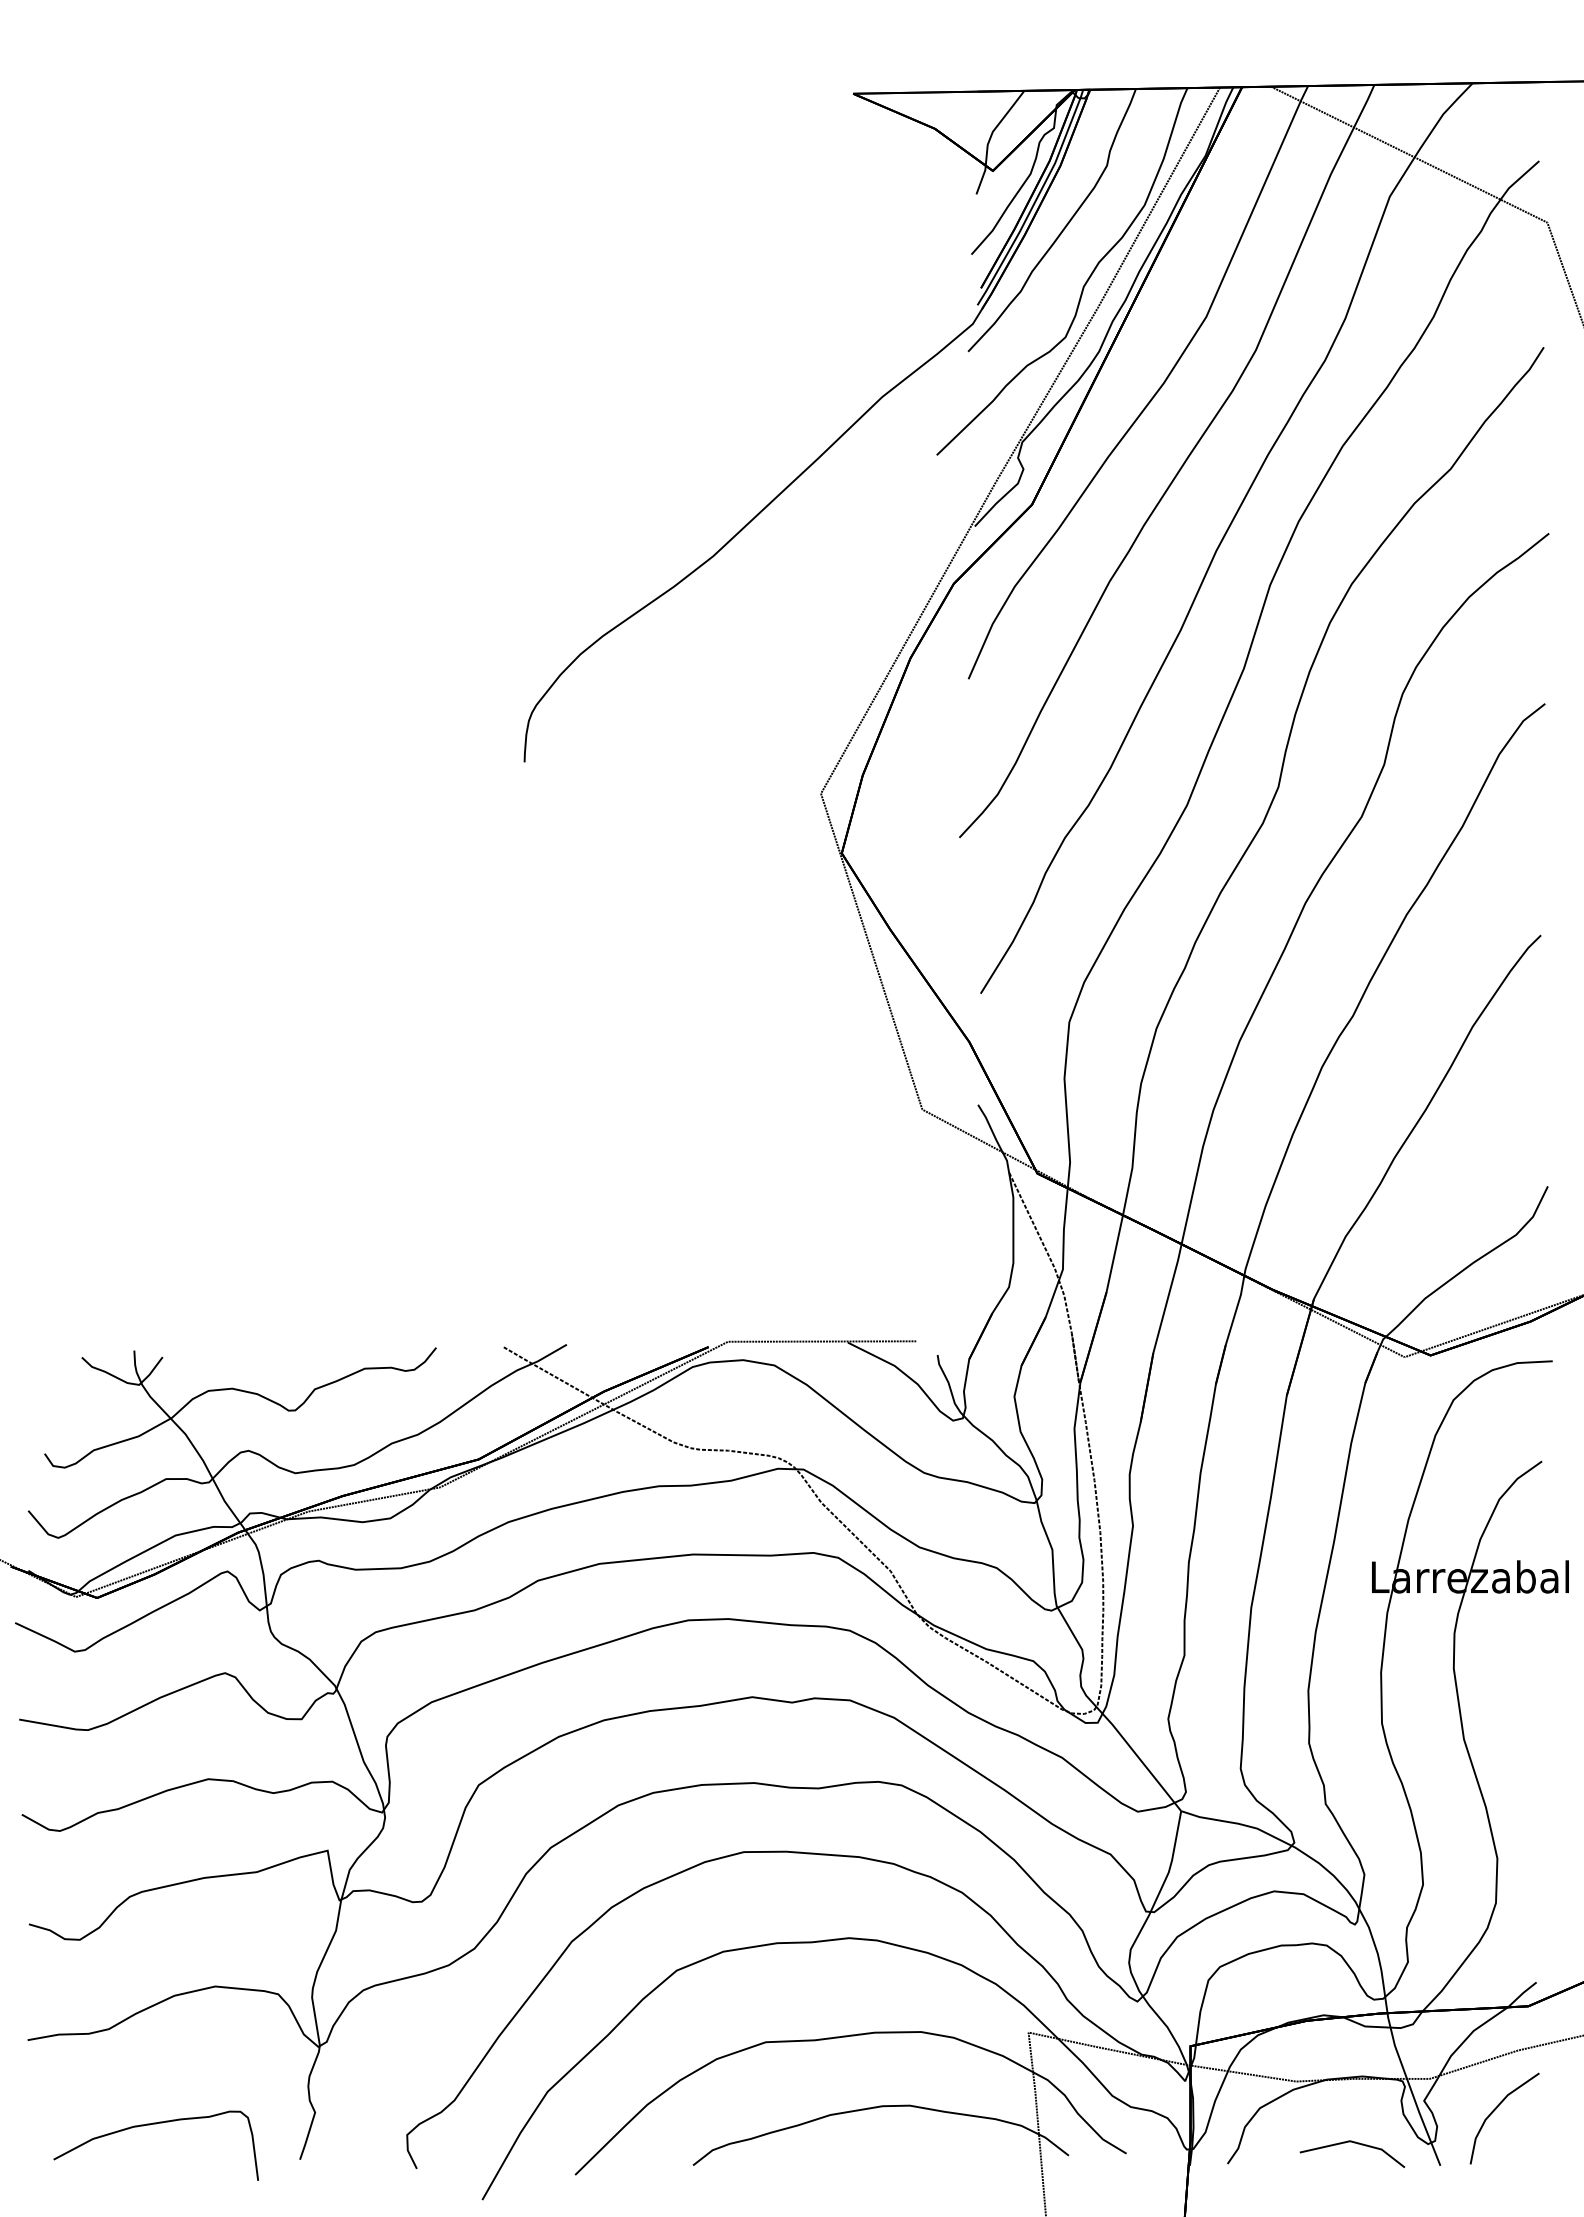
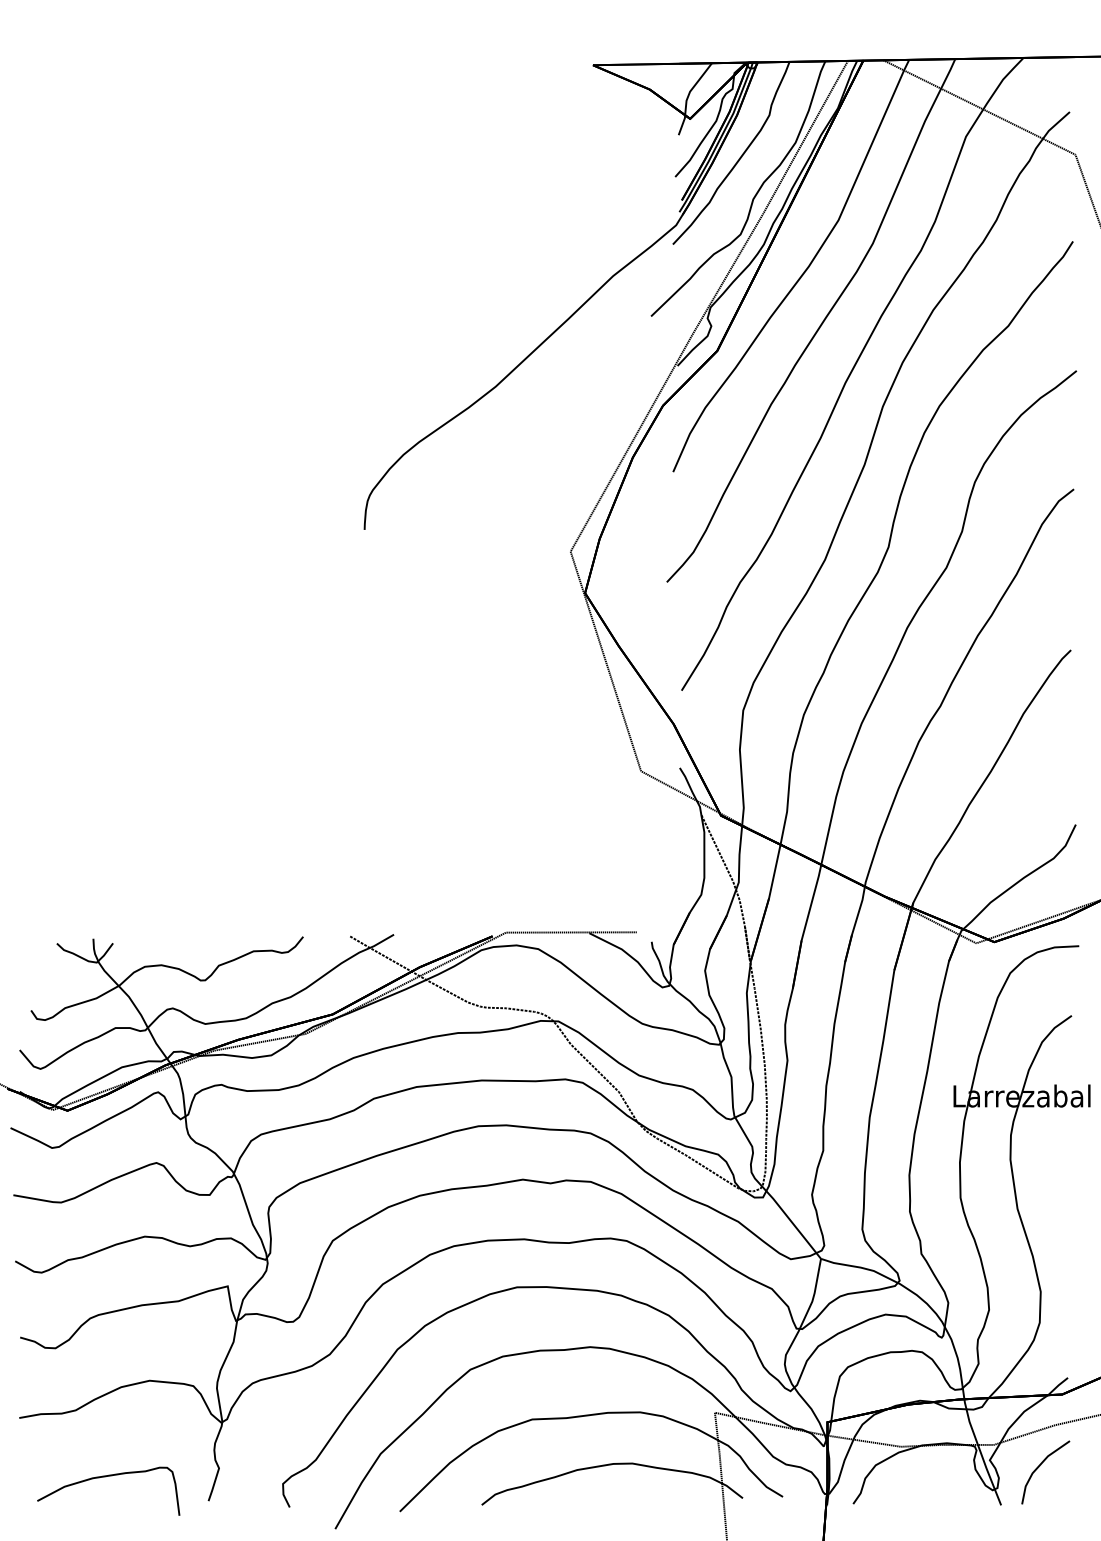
line: (1356, 2144) -> (942, 1490), removed

